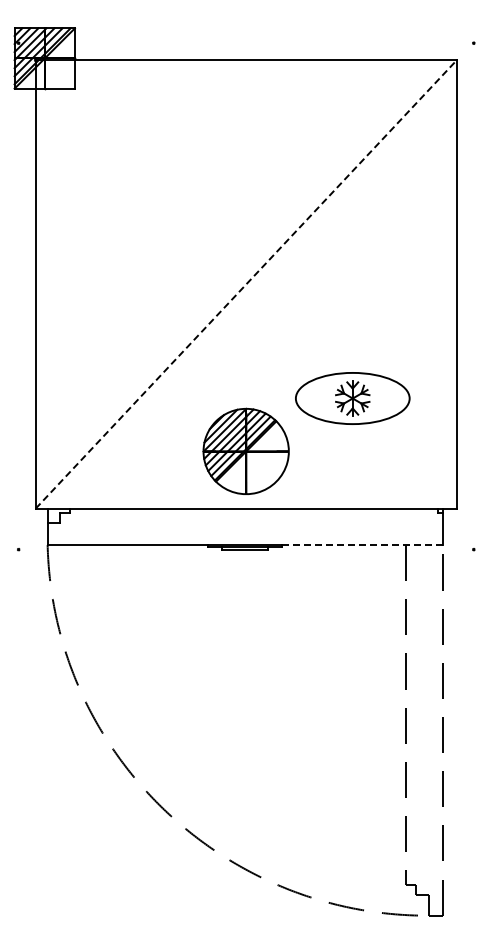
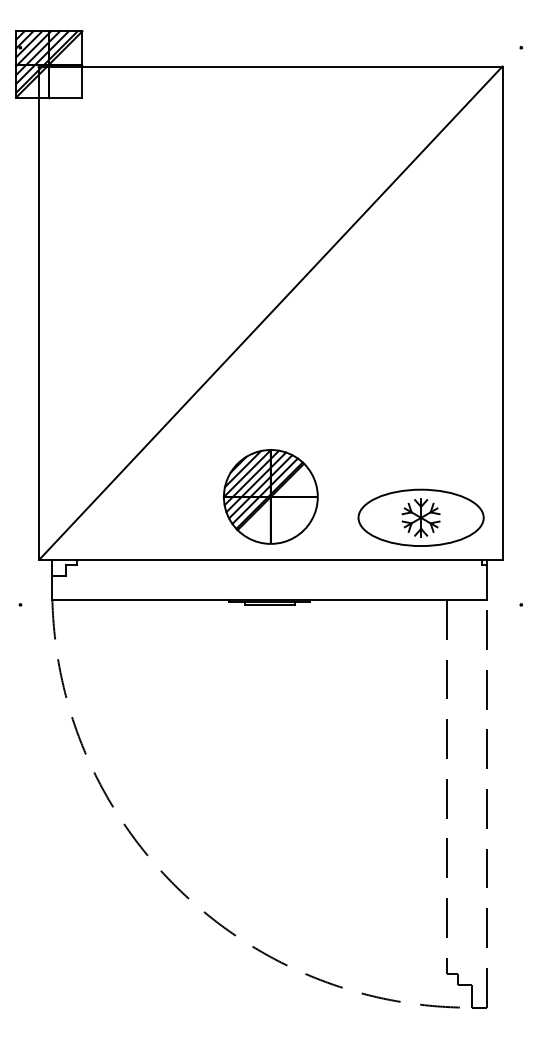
line: (246, 284) -> (271, 313), dashed -> solid
part: (352, 398) -> (420, 517), moved
line: (362, 545) -> (398, 600), dashed -> solid

